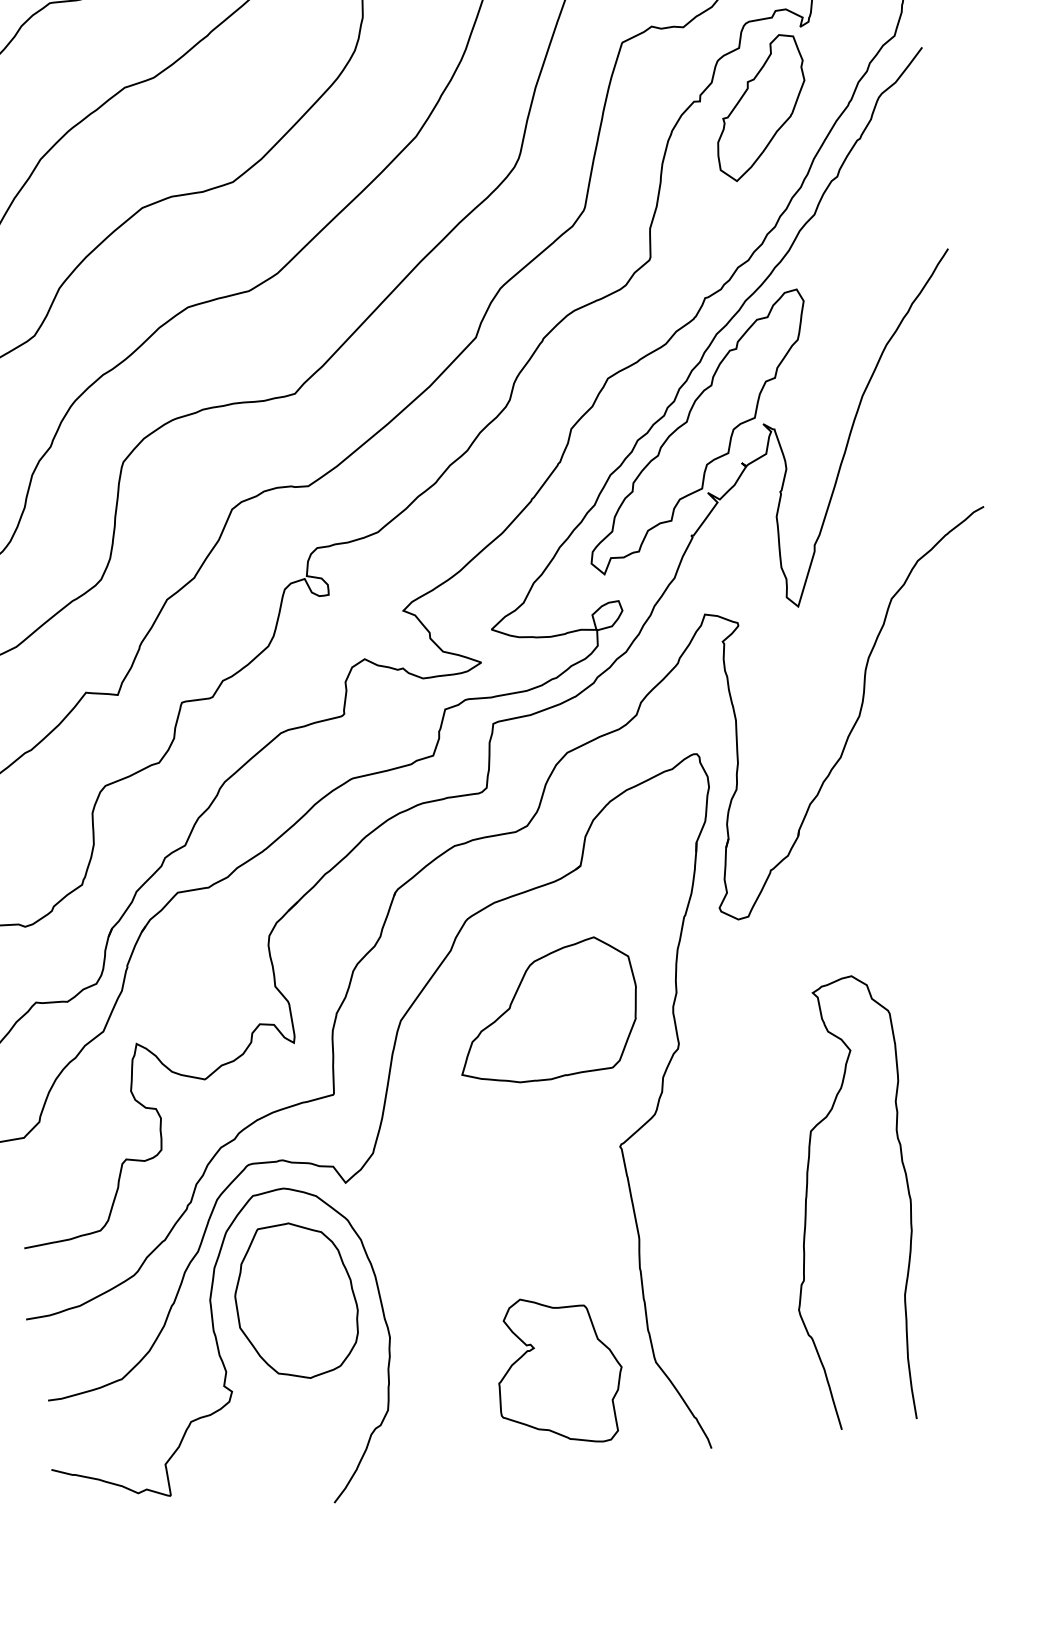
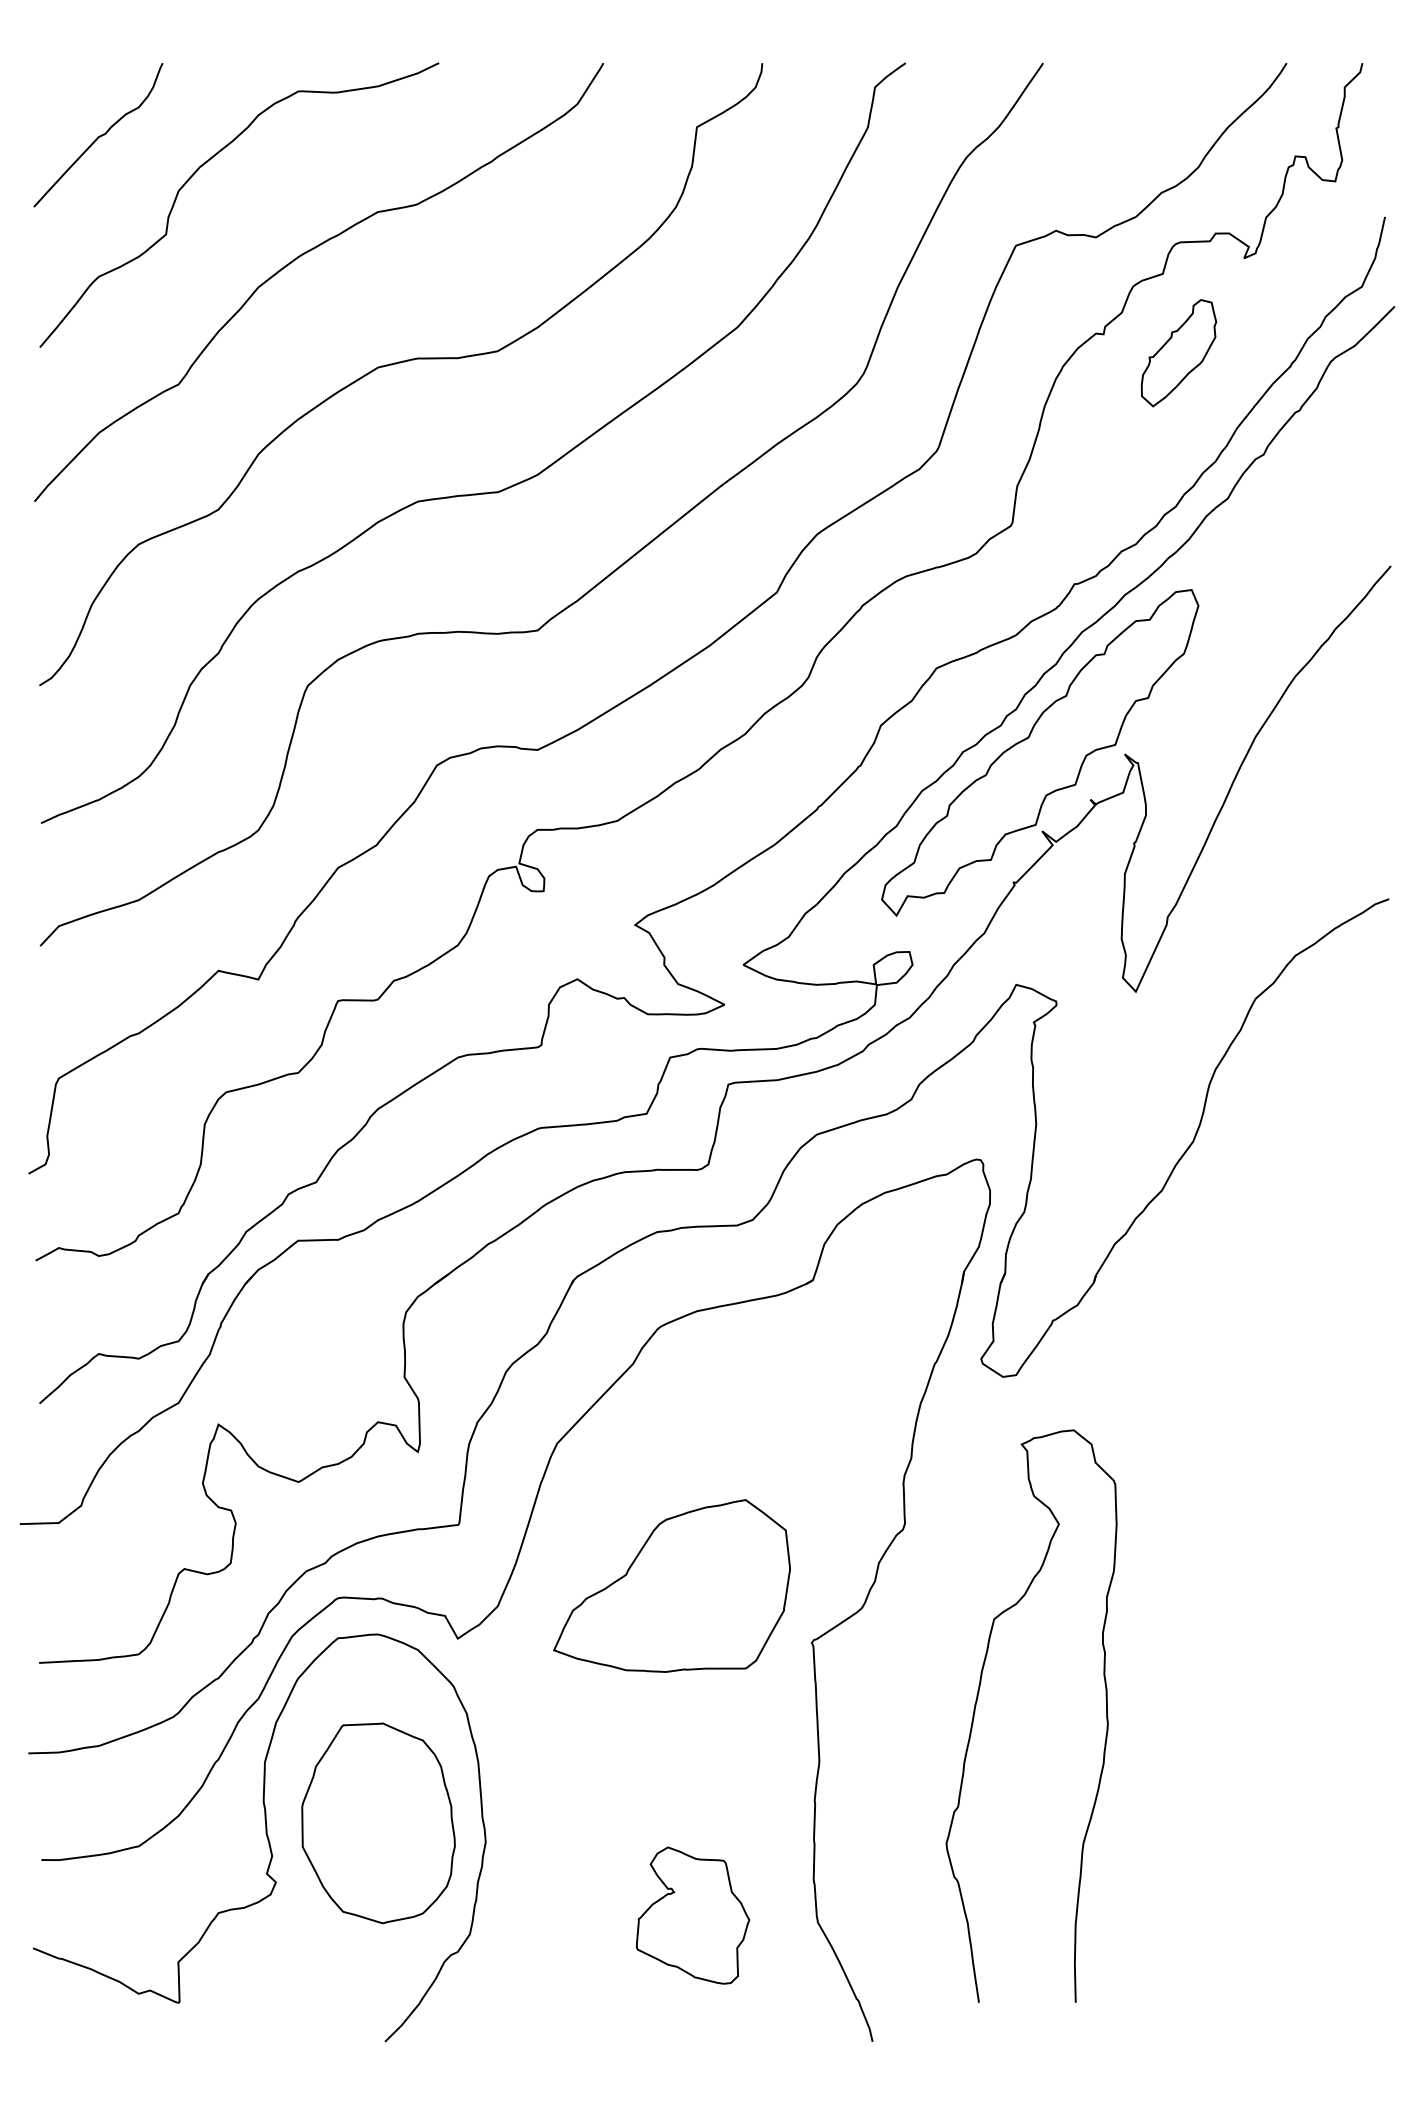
part: (759, 107) -> (1178, 352), size x0.6
part: (545, 1011) -> (671, 1585), moved
curve: (807, 1197) -> (977, 1702), moved
part: (296, 1301) -> (378, 1823), moved
part: (558, 1370) -> (692, 1915), size x0.7

